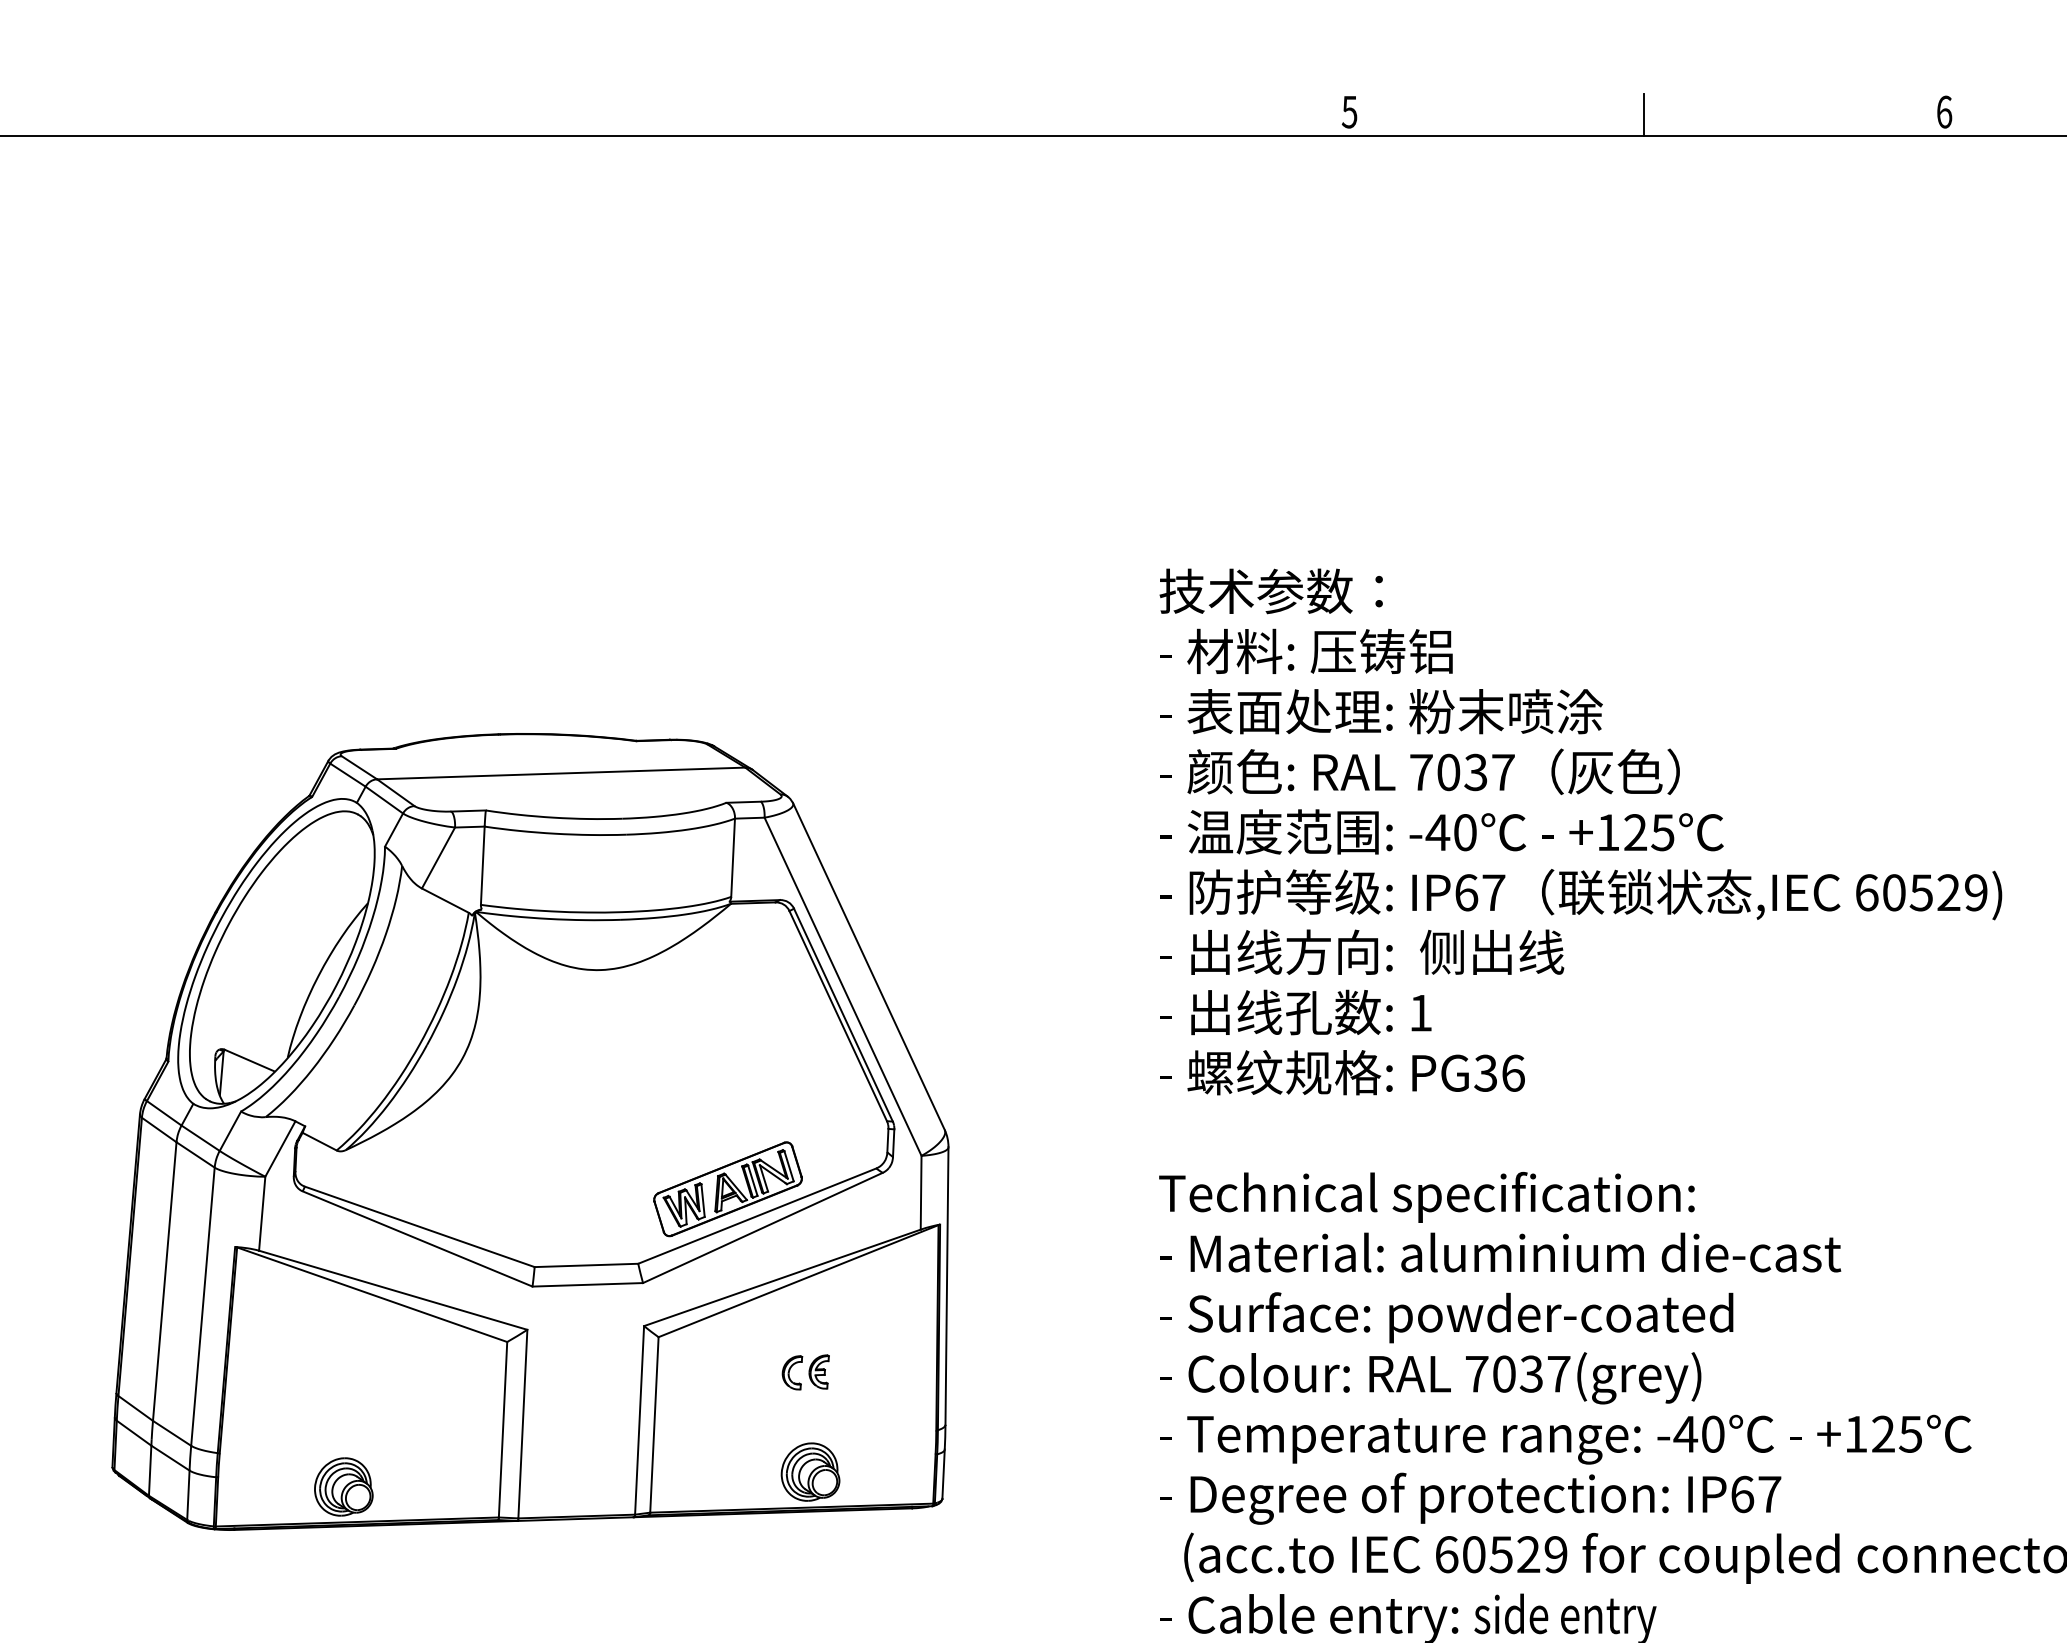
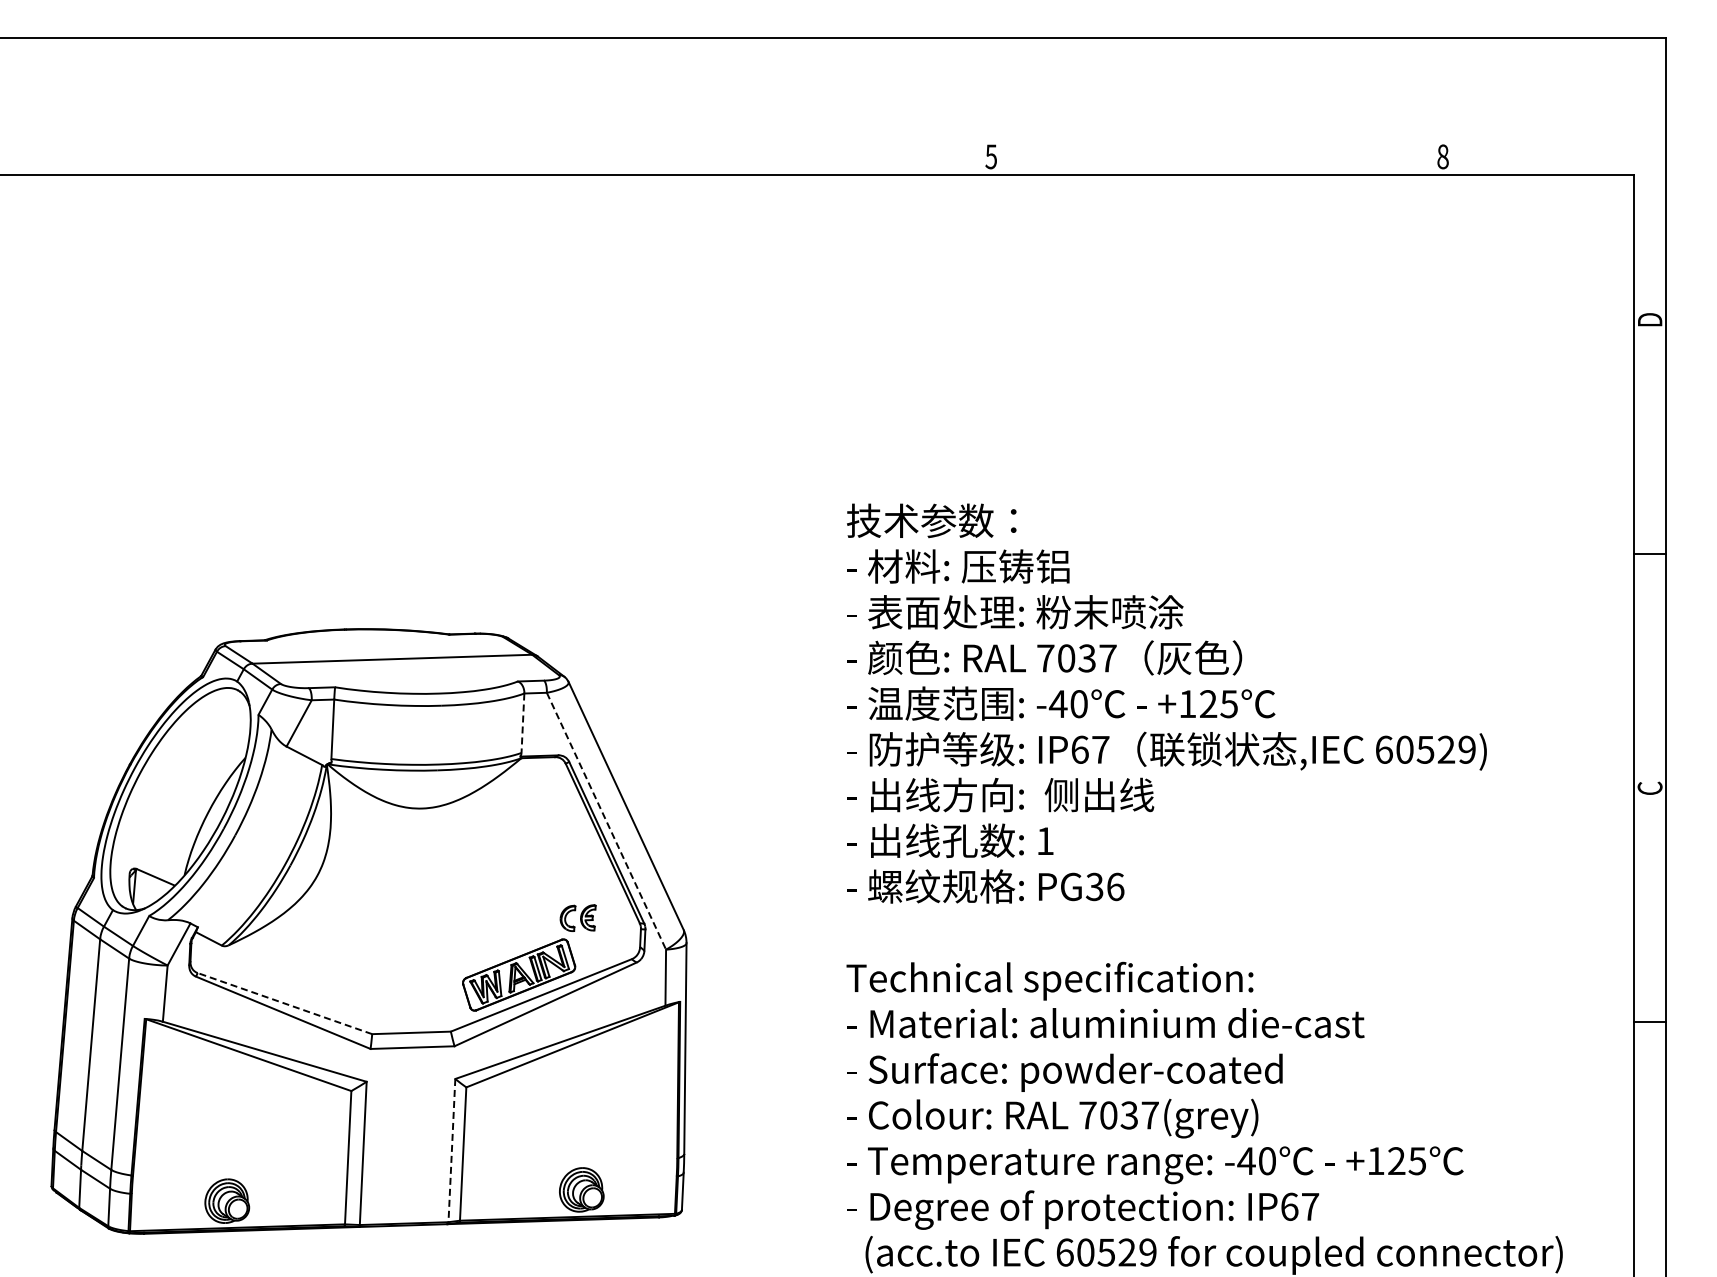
text: (1943, 111) -> (1442, 156), 6 -> 8
line: (1643, 115) -> (1214, 159), removed
line: (732, 858) -> (522, 723), solid -> dashed
line: (843, 987) -> (606, 821), solid -> dashed
line: (419, 1226) -> (284, 1003), solid -> dashed
part: (804, 1371) -> (577, 917), moved
line: (639, 1420) -> (451, 1150), solid -> dashed

